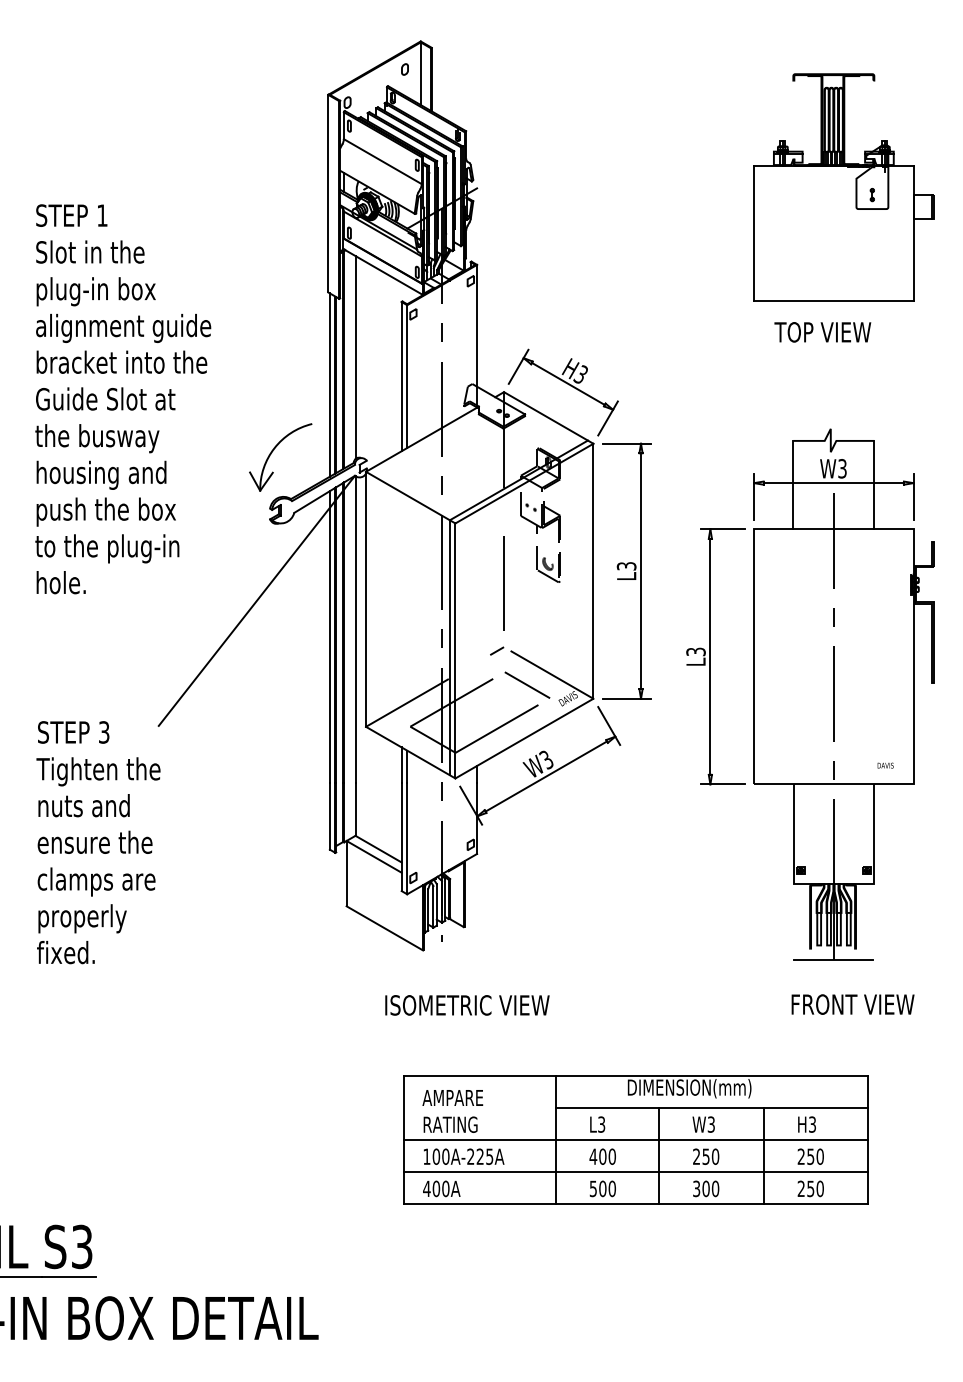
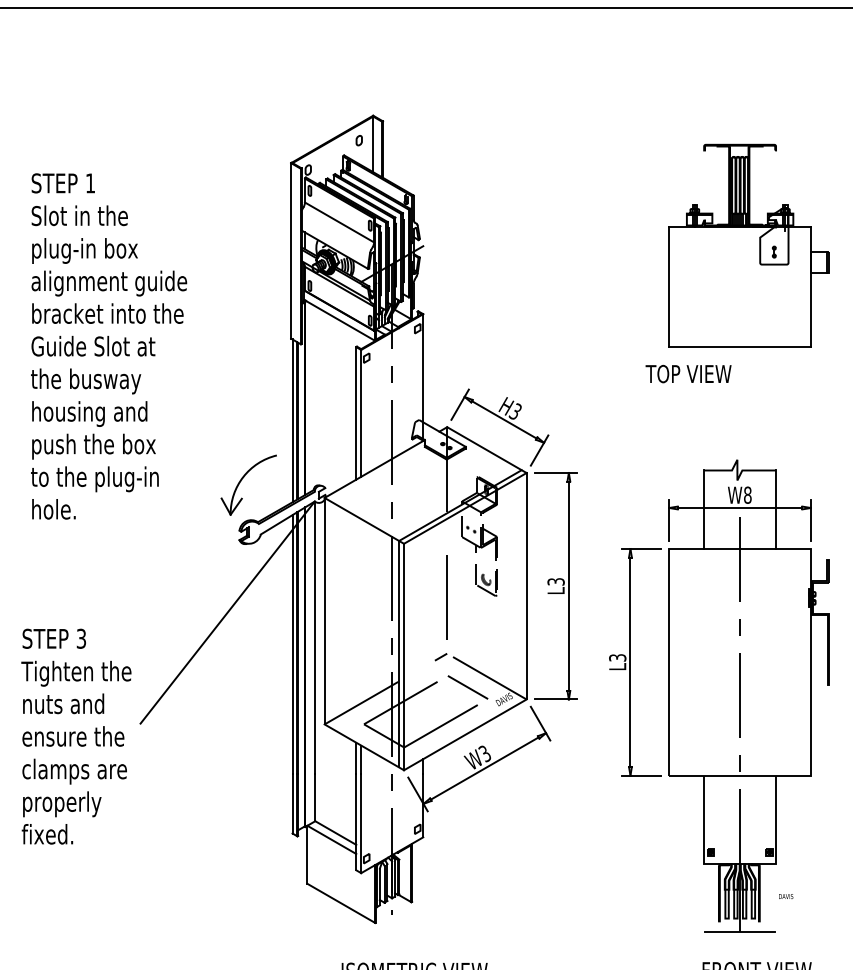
text: (822, 332) -> (688, 374), moved
line: (355, 357) -> (315, 396), removed
text: (123, 399) -> (109, 346), moved
text: (842, 468) -> (747, 494), W3 -> W8
text: (885, 765) -> (785, 896), moved
text: (98, 842) -> (76, 736), moved

